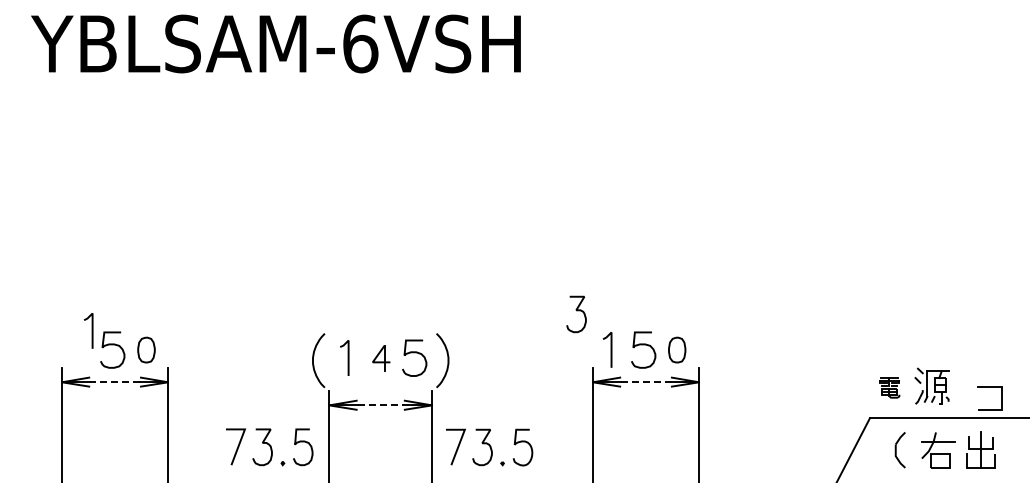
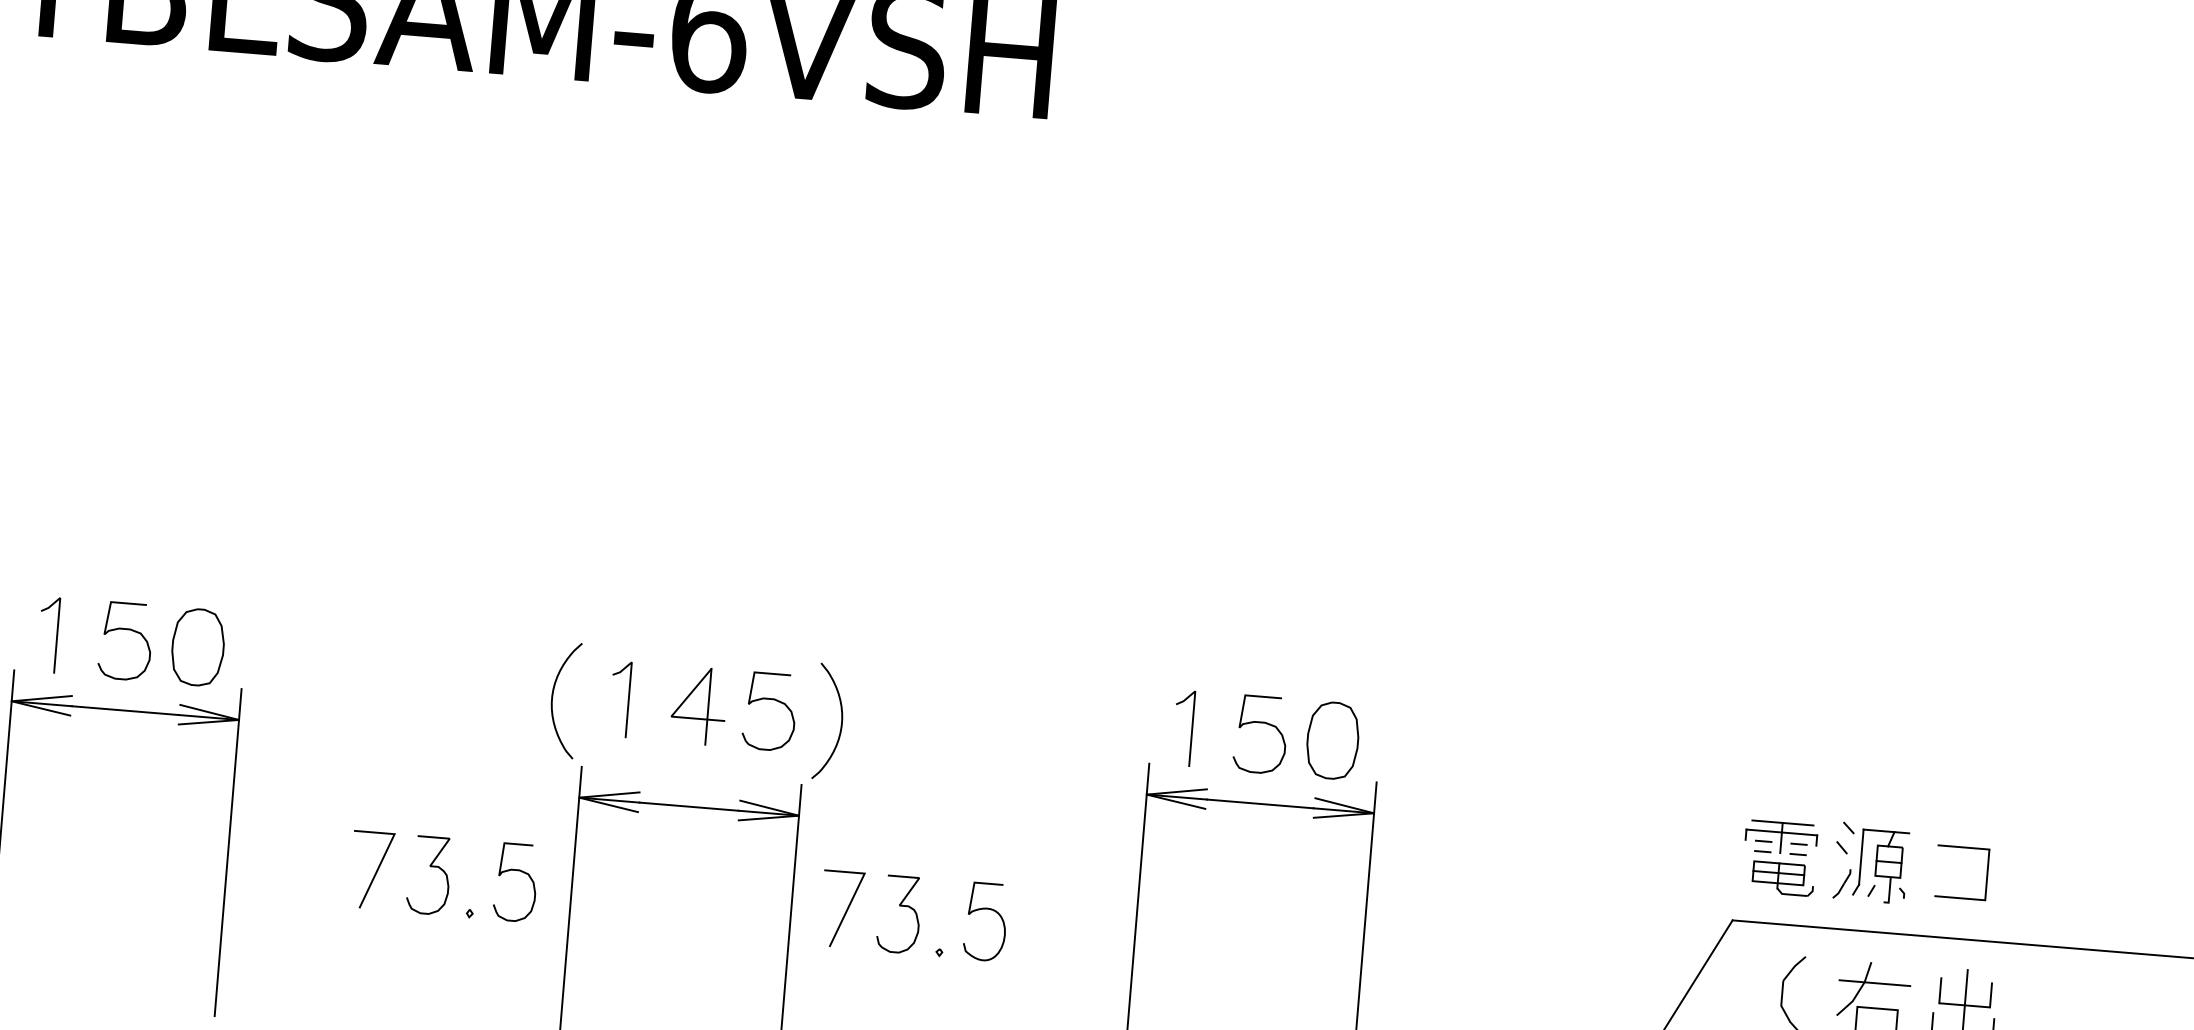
curve: (576, 311) -> (1124, 640), removed
line: (91, 330) -> (54, 634), moved
part: (146, 349) -> (198, 646), size x1.43
part: (676, 349) -> (1331, 739), size x1.43
part: (381, 357) -> (699, 704), size x1.43
line: (115, 382) -> (126, 711), dashed -> solid
line: (646, 382) -> (1261, 804), dashed -> solid
part: (889, 387) -> (1779, 857), size x1.67
part: (989, 387) -> (1963, 849), moved
line: (381, 405) -> (690, 807), dashed -> solid

